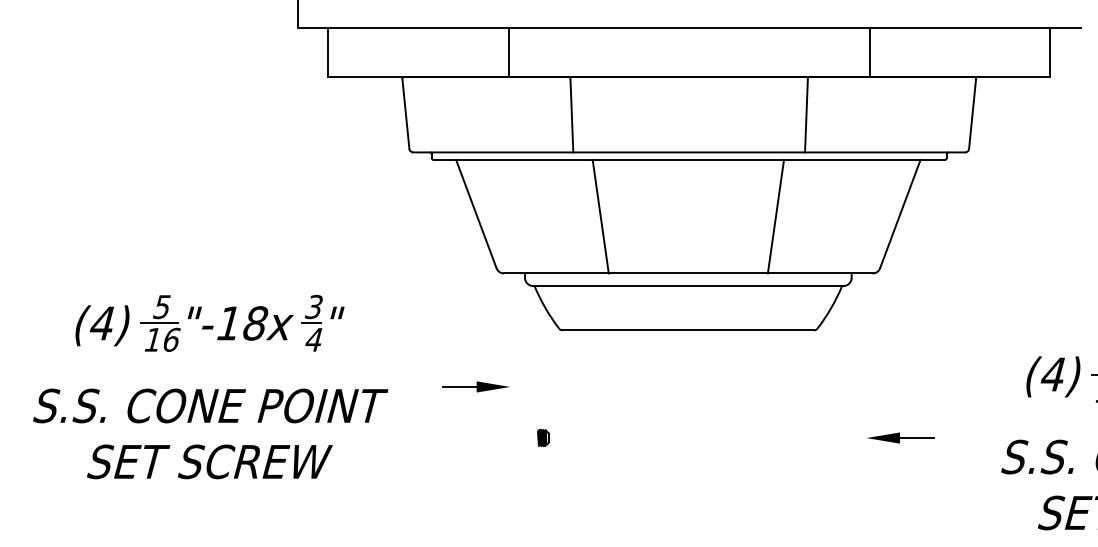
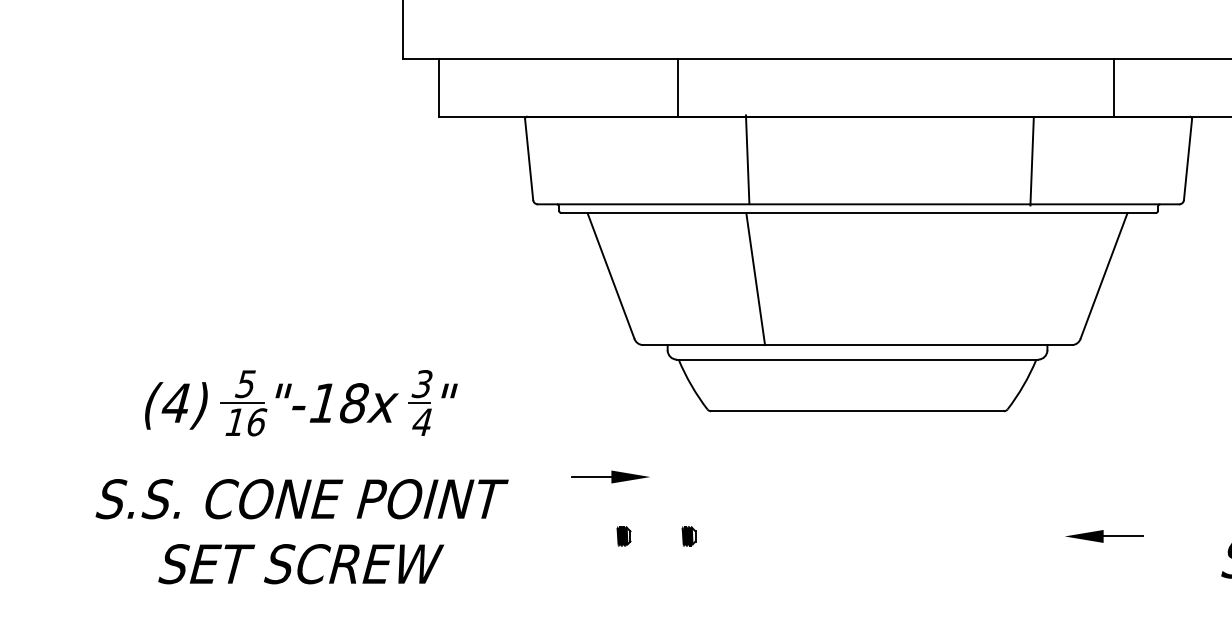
line: (508, 51) -> (677, 86), moved
line: (869, 51) -> (1113, 86), moved
line: (571, 114) -> (747, 159), moved
line: (806, 114) -> (1032, 161), moved
line: (775, 216) -> (958, 278), removed
part: (487, 437) -> (624, 535), added

